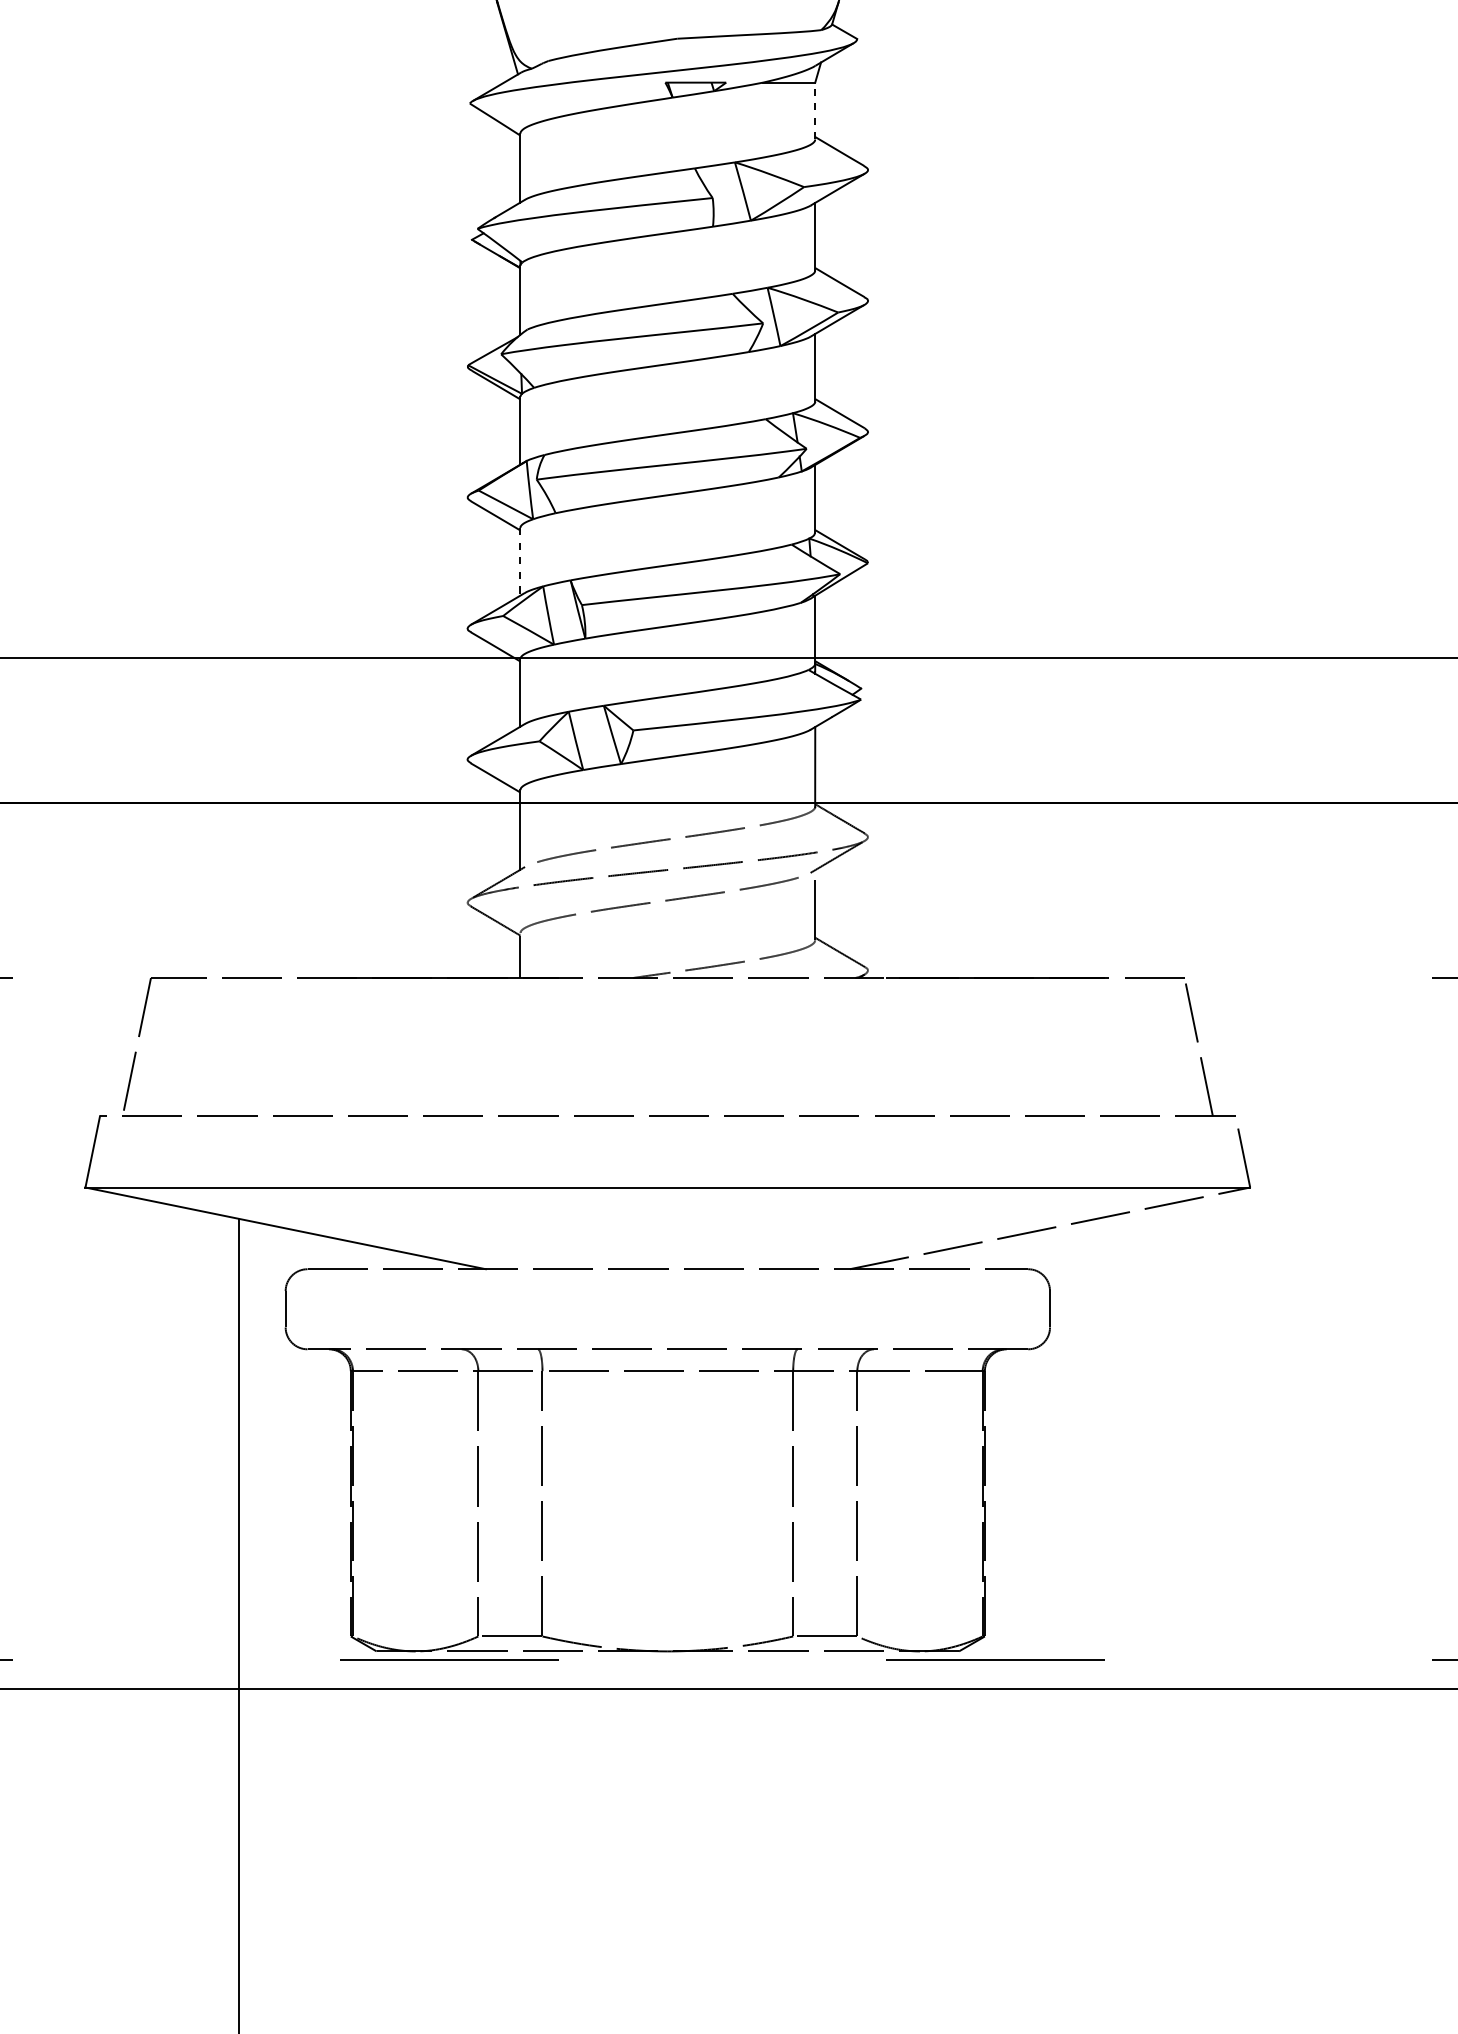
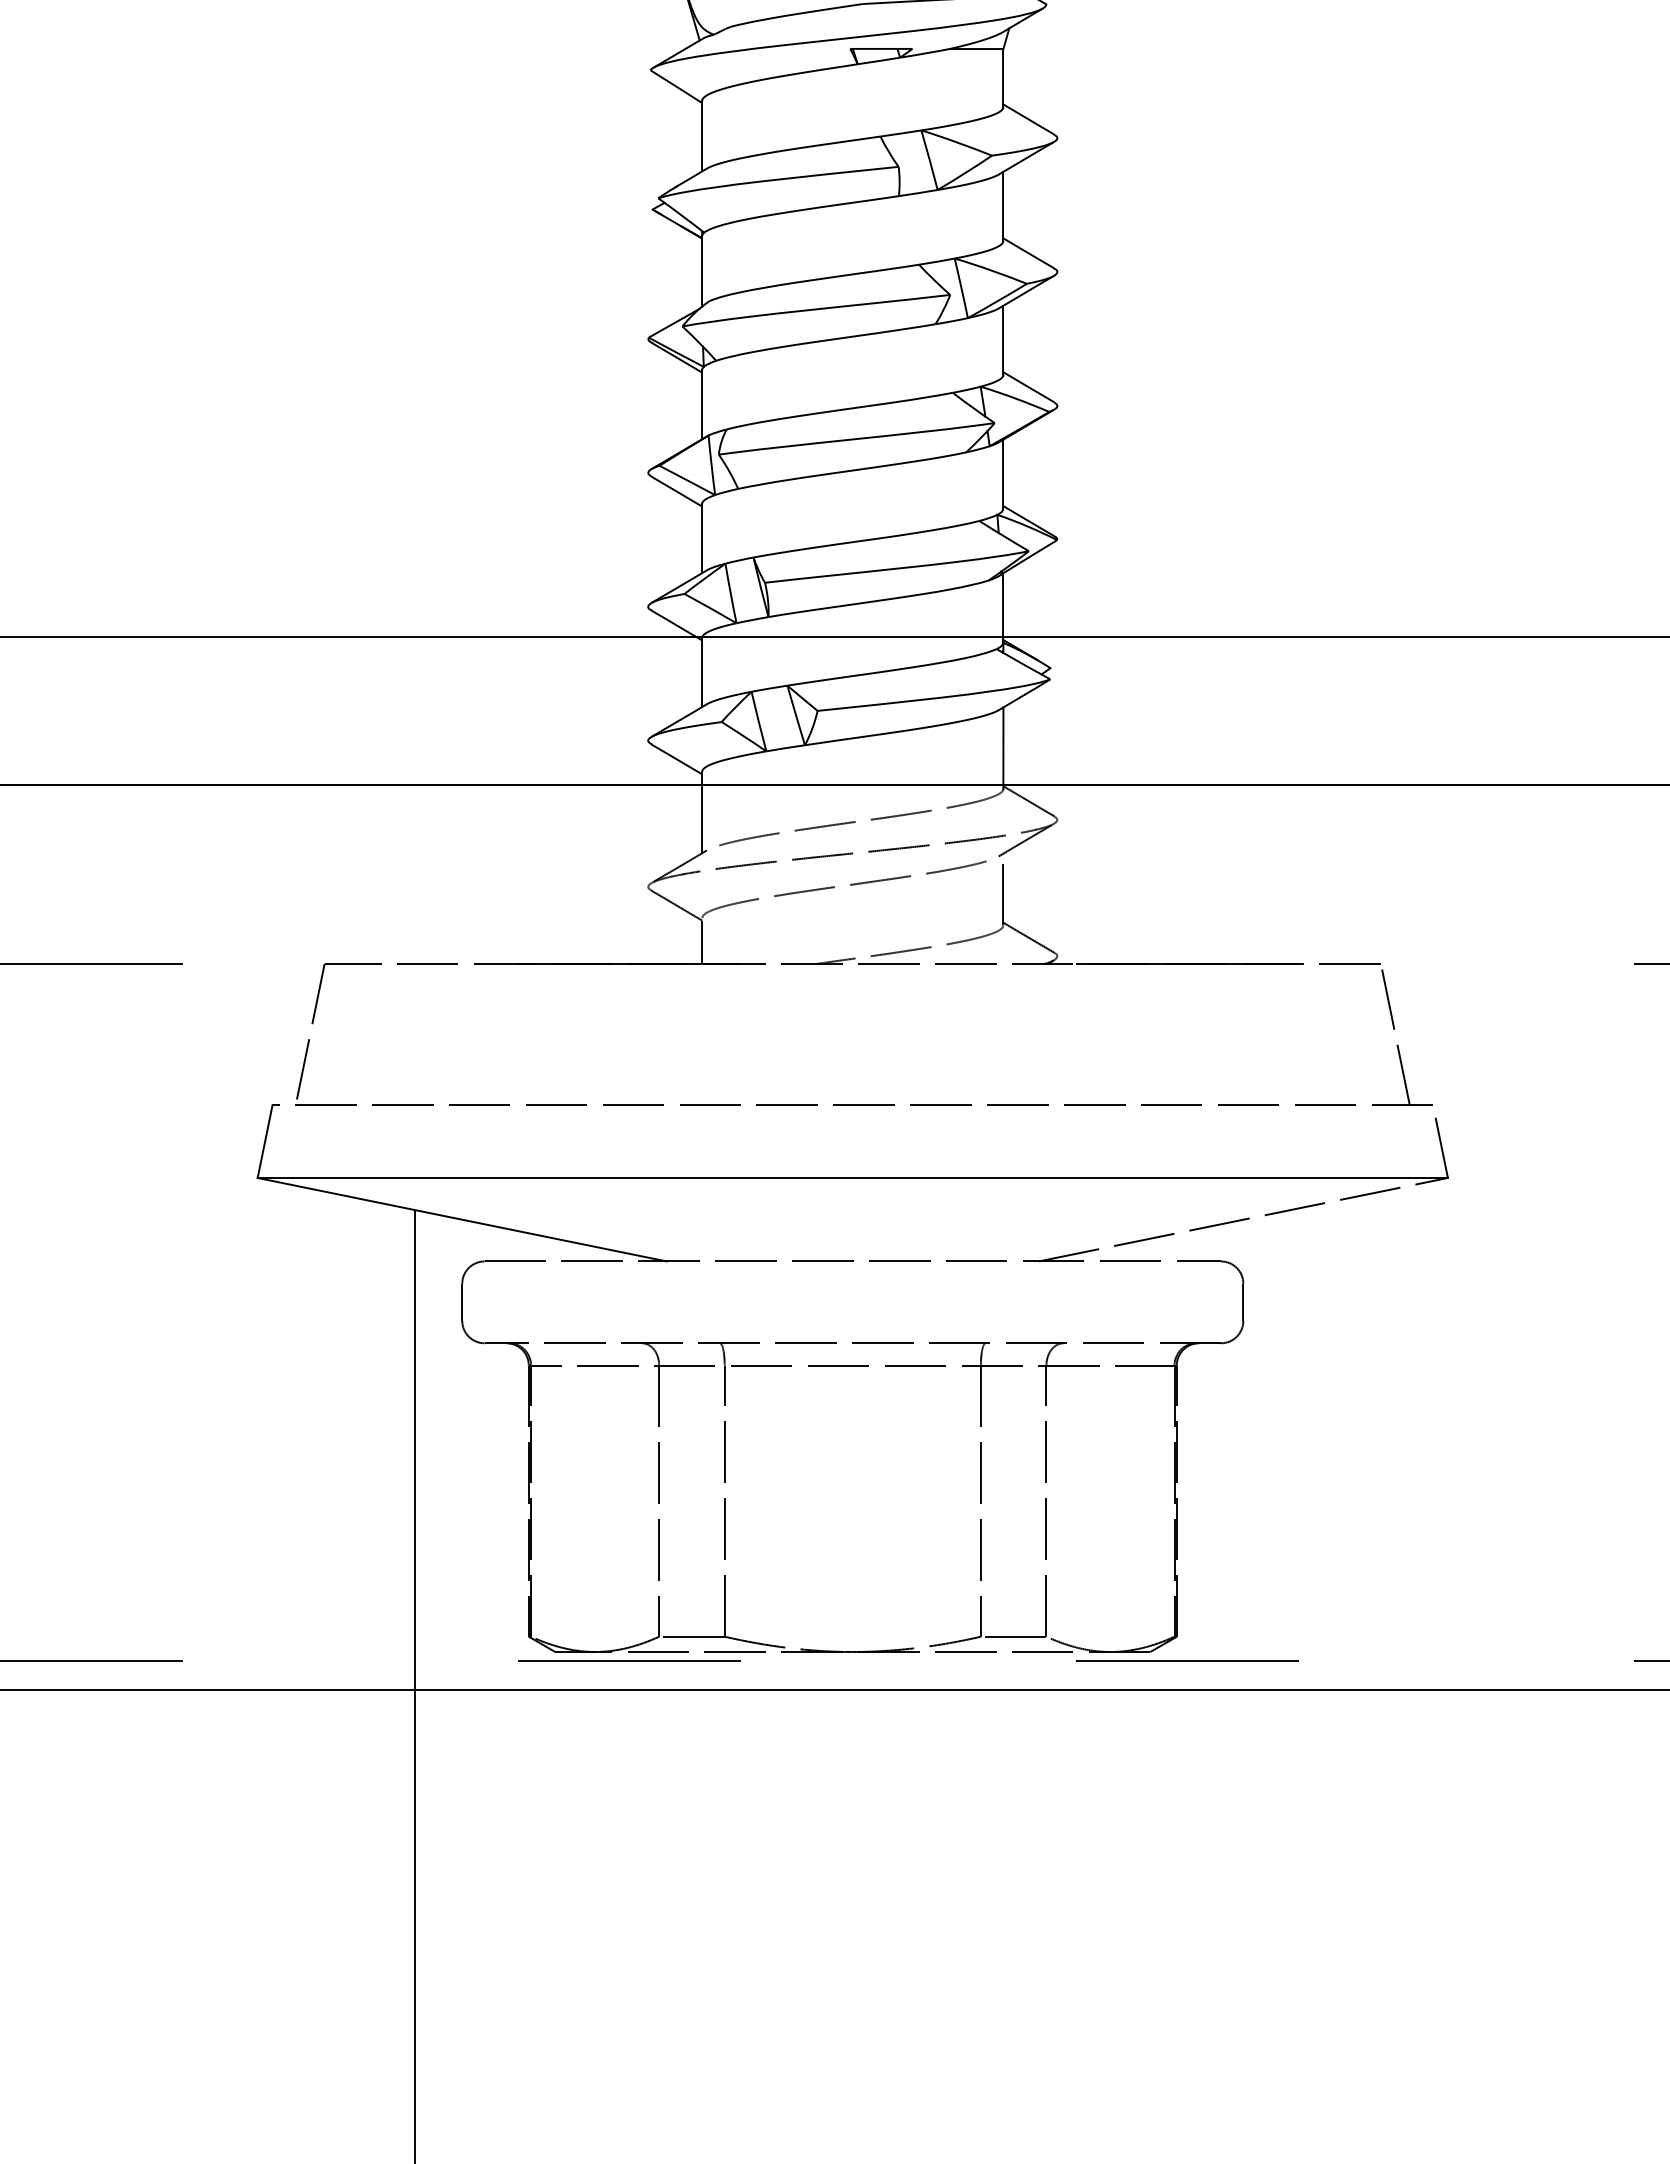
line: (815, 110) -> (1003, 77), dashed -> solid
line: (520, 561) -> (702, 538), dashed -> solid

